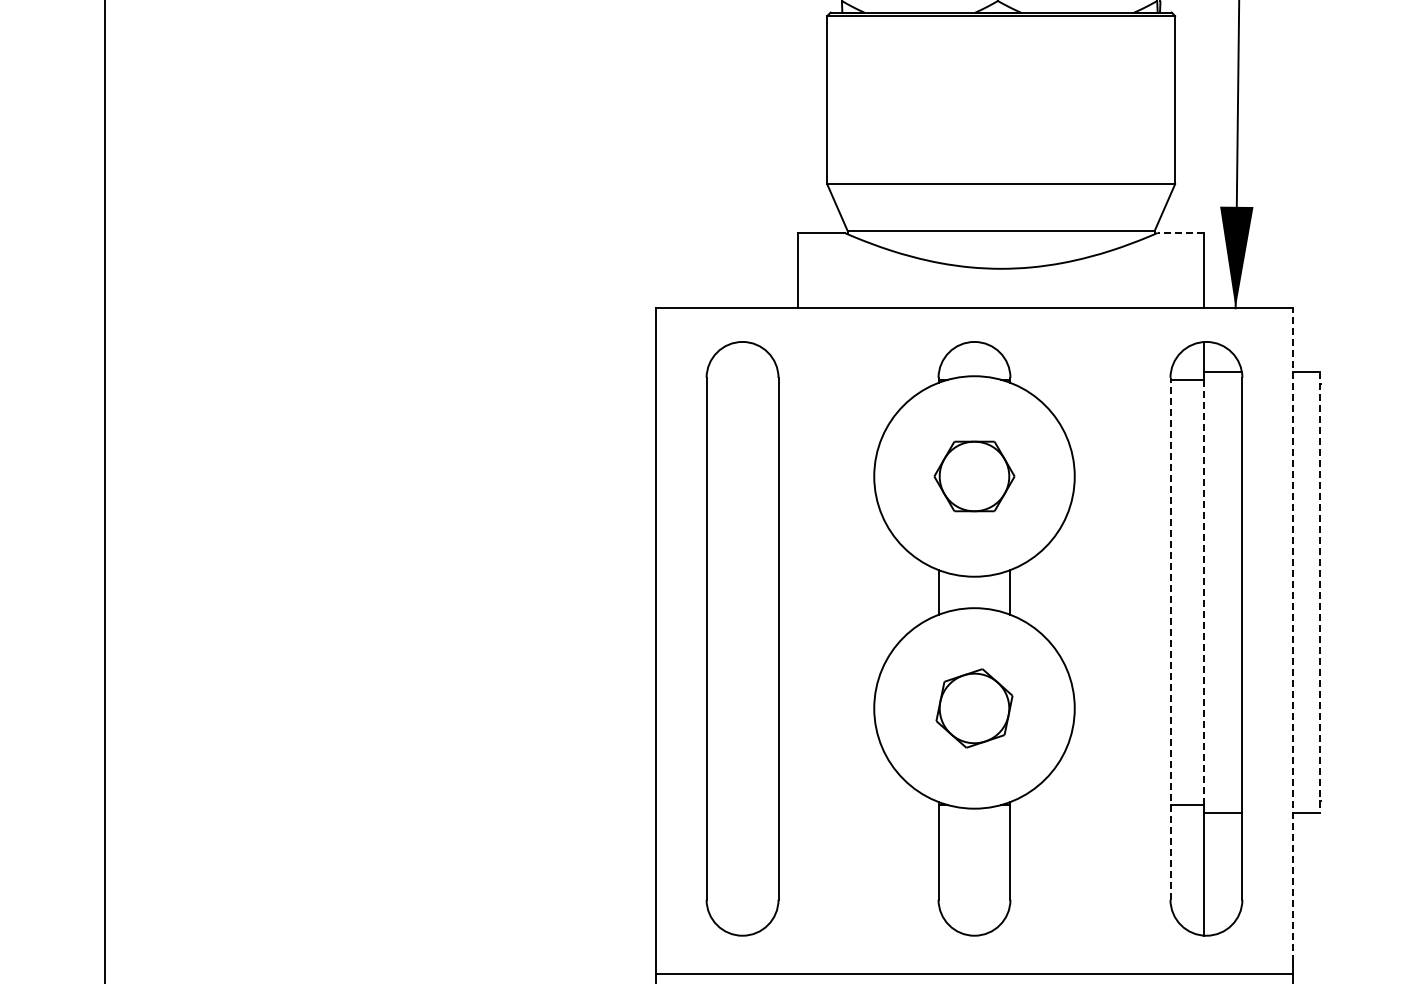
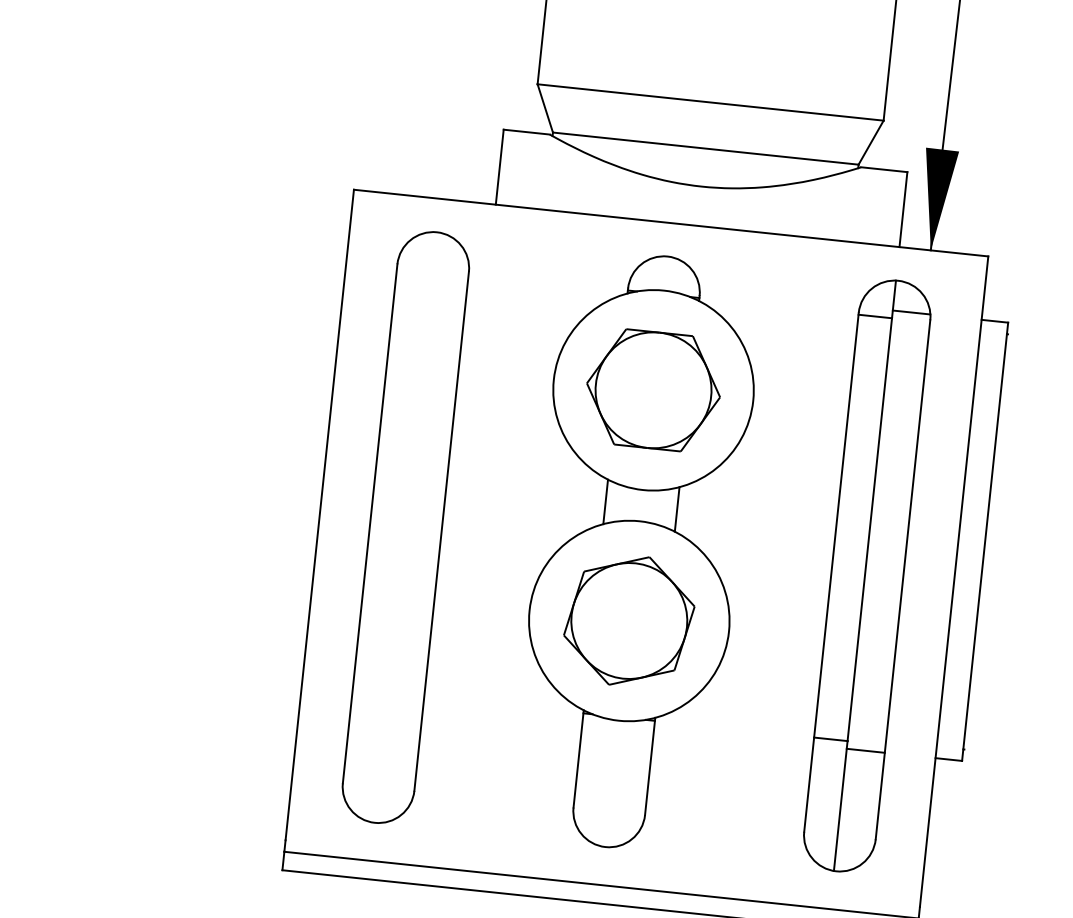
line: (1180, 232) -> (883, 169), dashed -> solid
part: (974, 476) -> (653, 390), size x1.67
line: (1204, 592) -> (870, 529), dashed -> solid
line: (1320, 592) -> (985, 541), dashed -> solid
line: (1293, 634) -> (954, 580), dashed -> solid
line: (1170, 638) -> (831, 571), dashed -> solid
part: (974, 708) -> (629, 621), size x1.67

